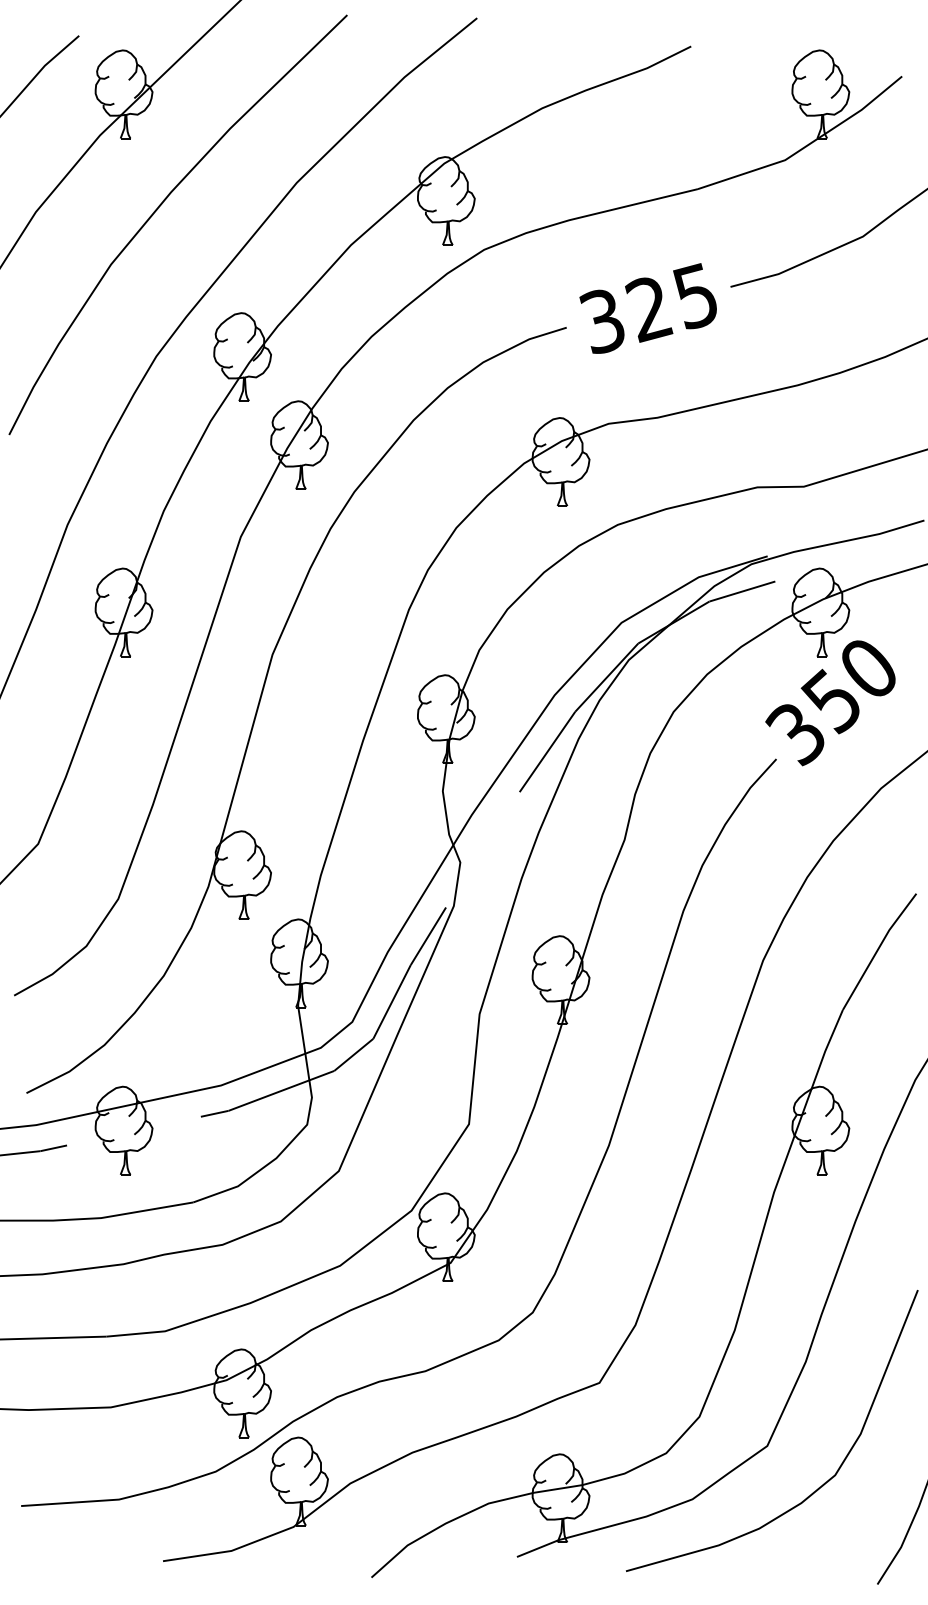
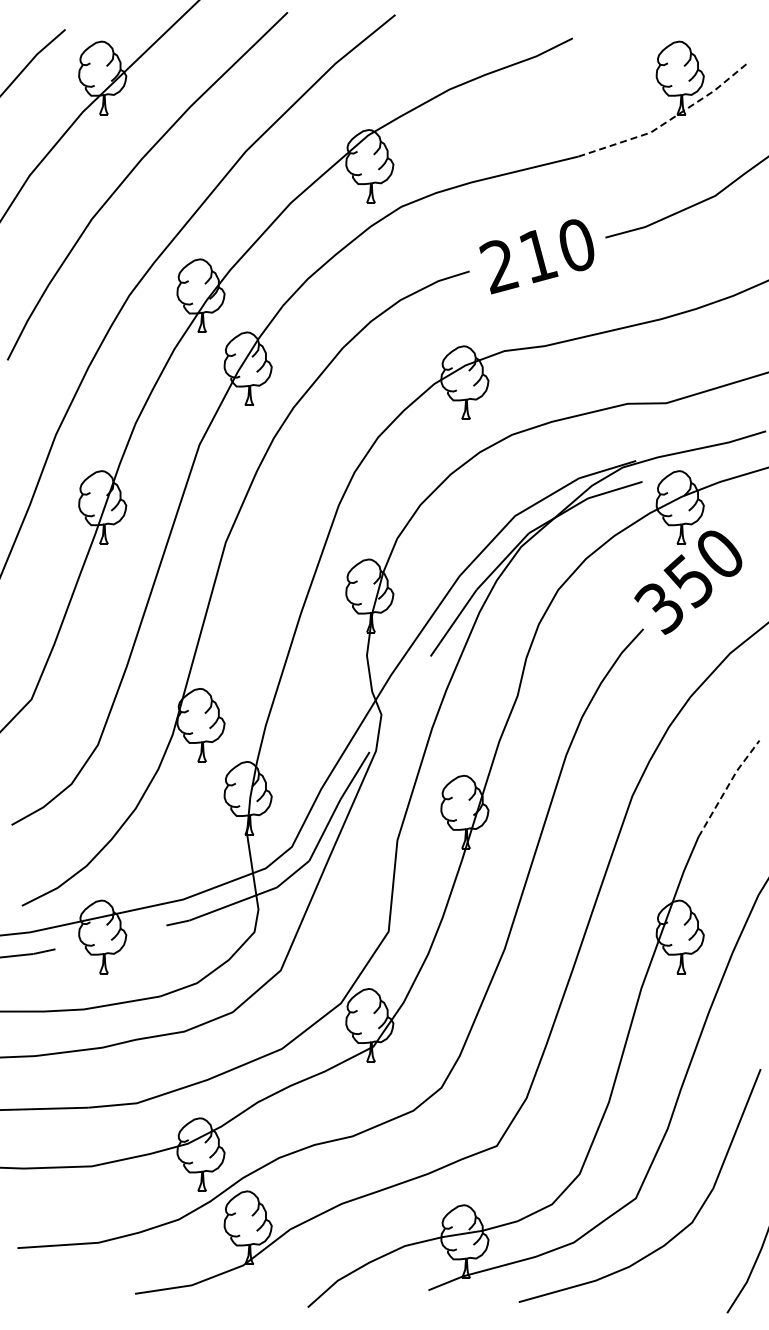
line: (807, 145) -> (669, 120), solid -> dashed
text: (647, 309) -> (536, 256), 325 -> 210
line: (877, 950) -> (727, 787), solid -> dashed

